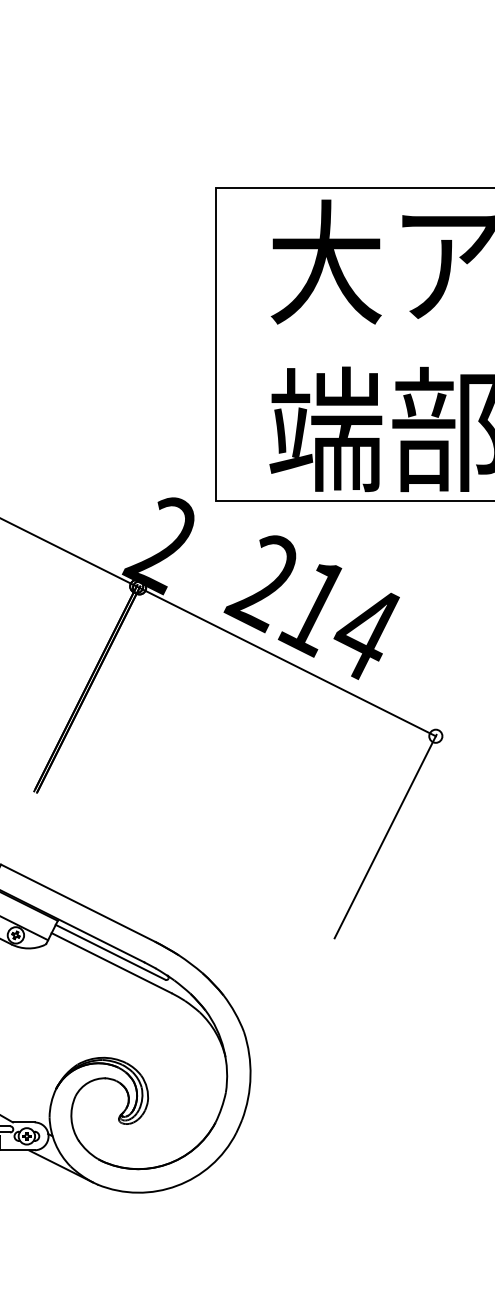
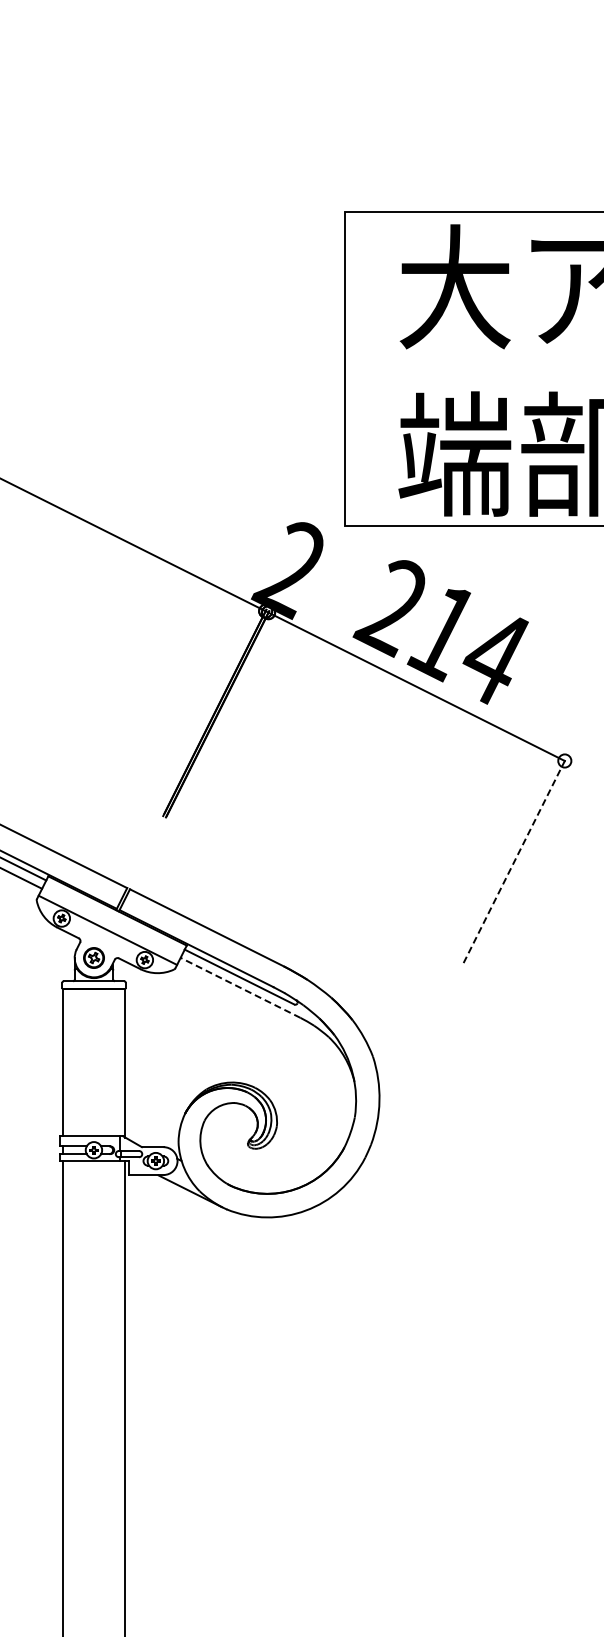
line: (385, 836) -> (514, 861), solid -> dashed
line: (111, 962) -> (240, 987), solid -> dashed

